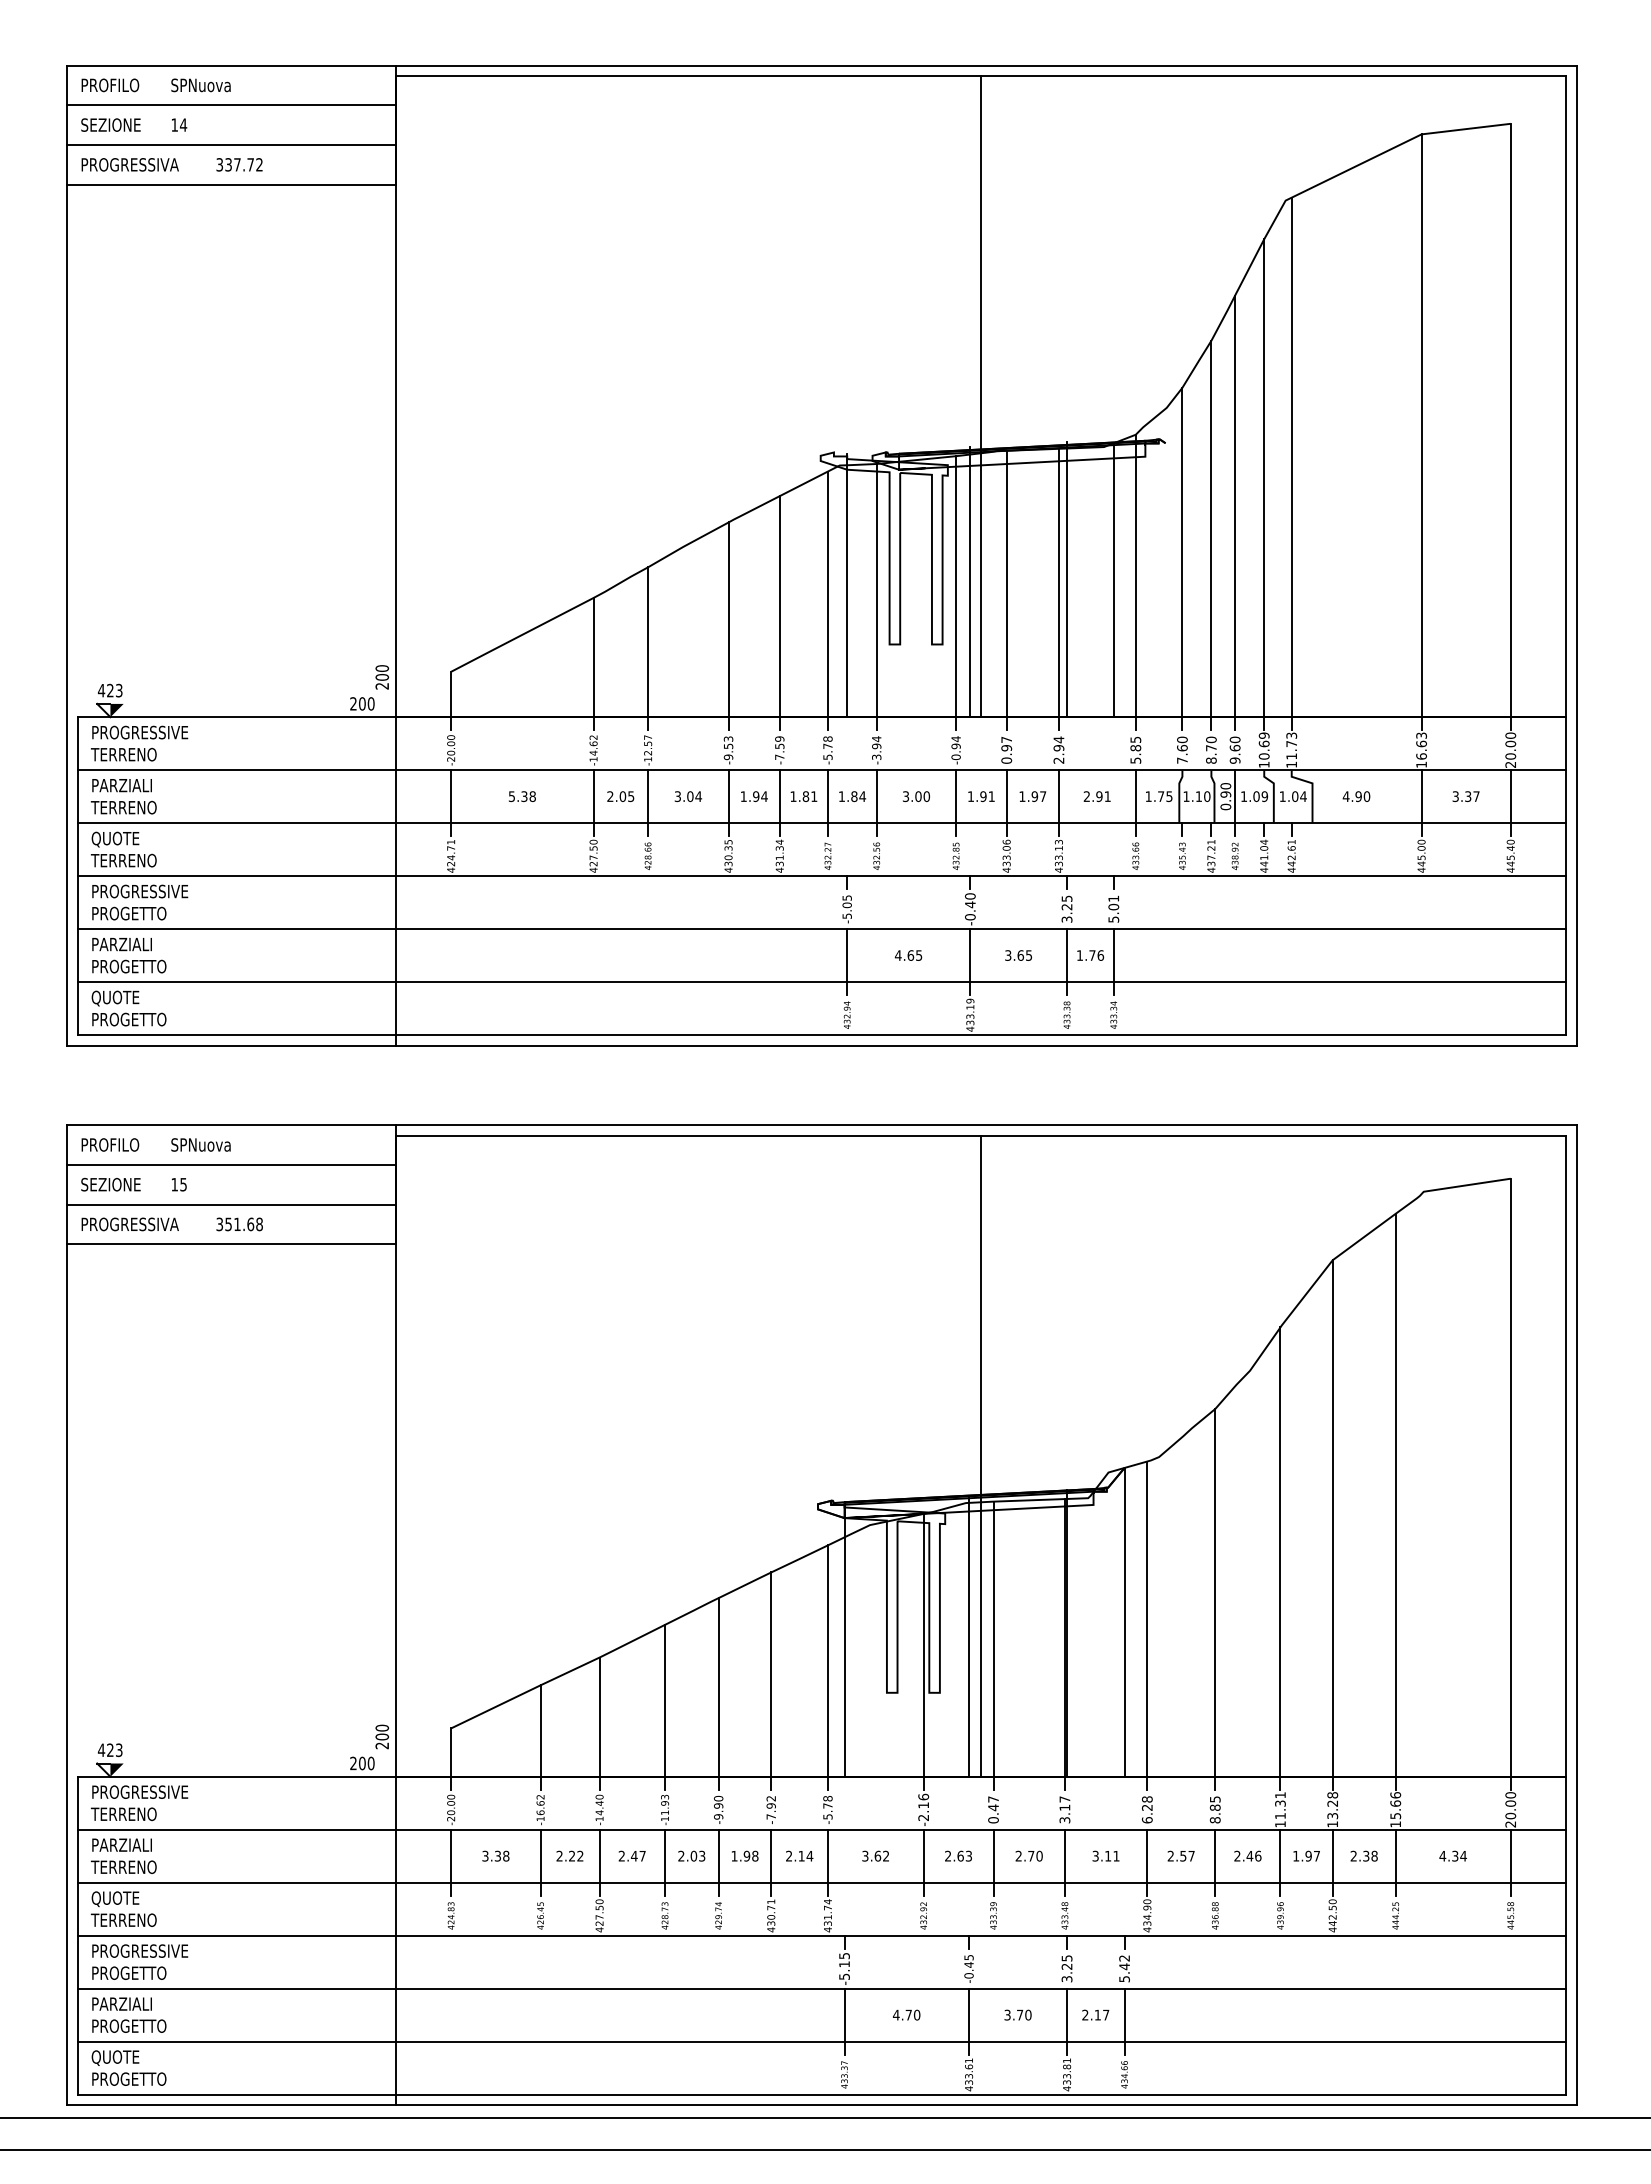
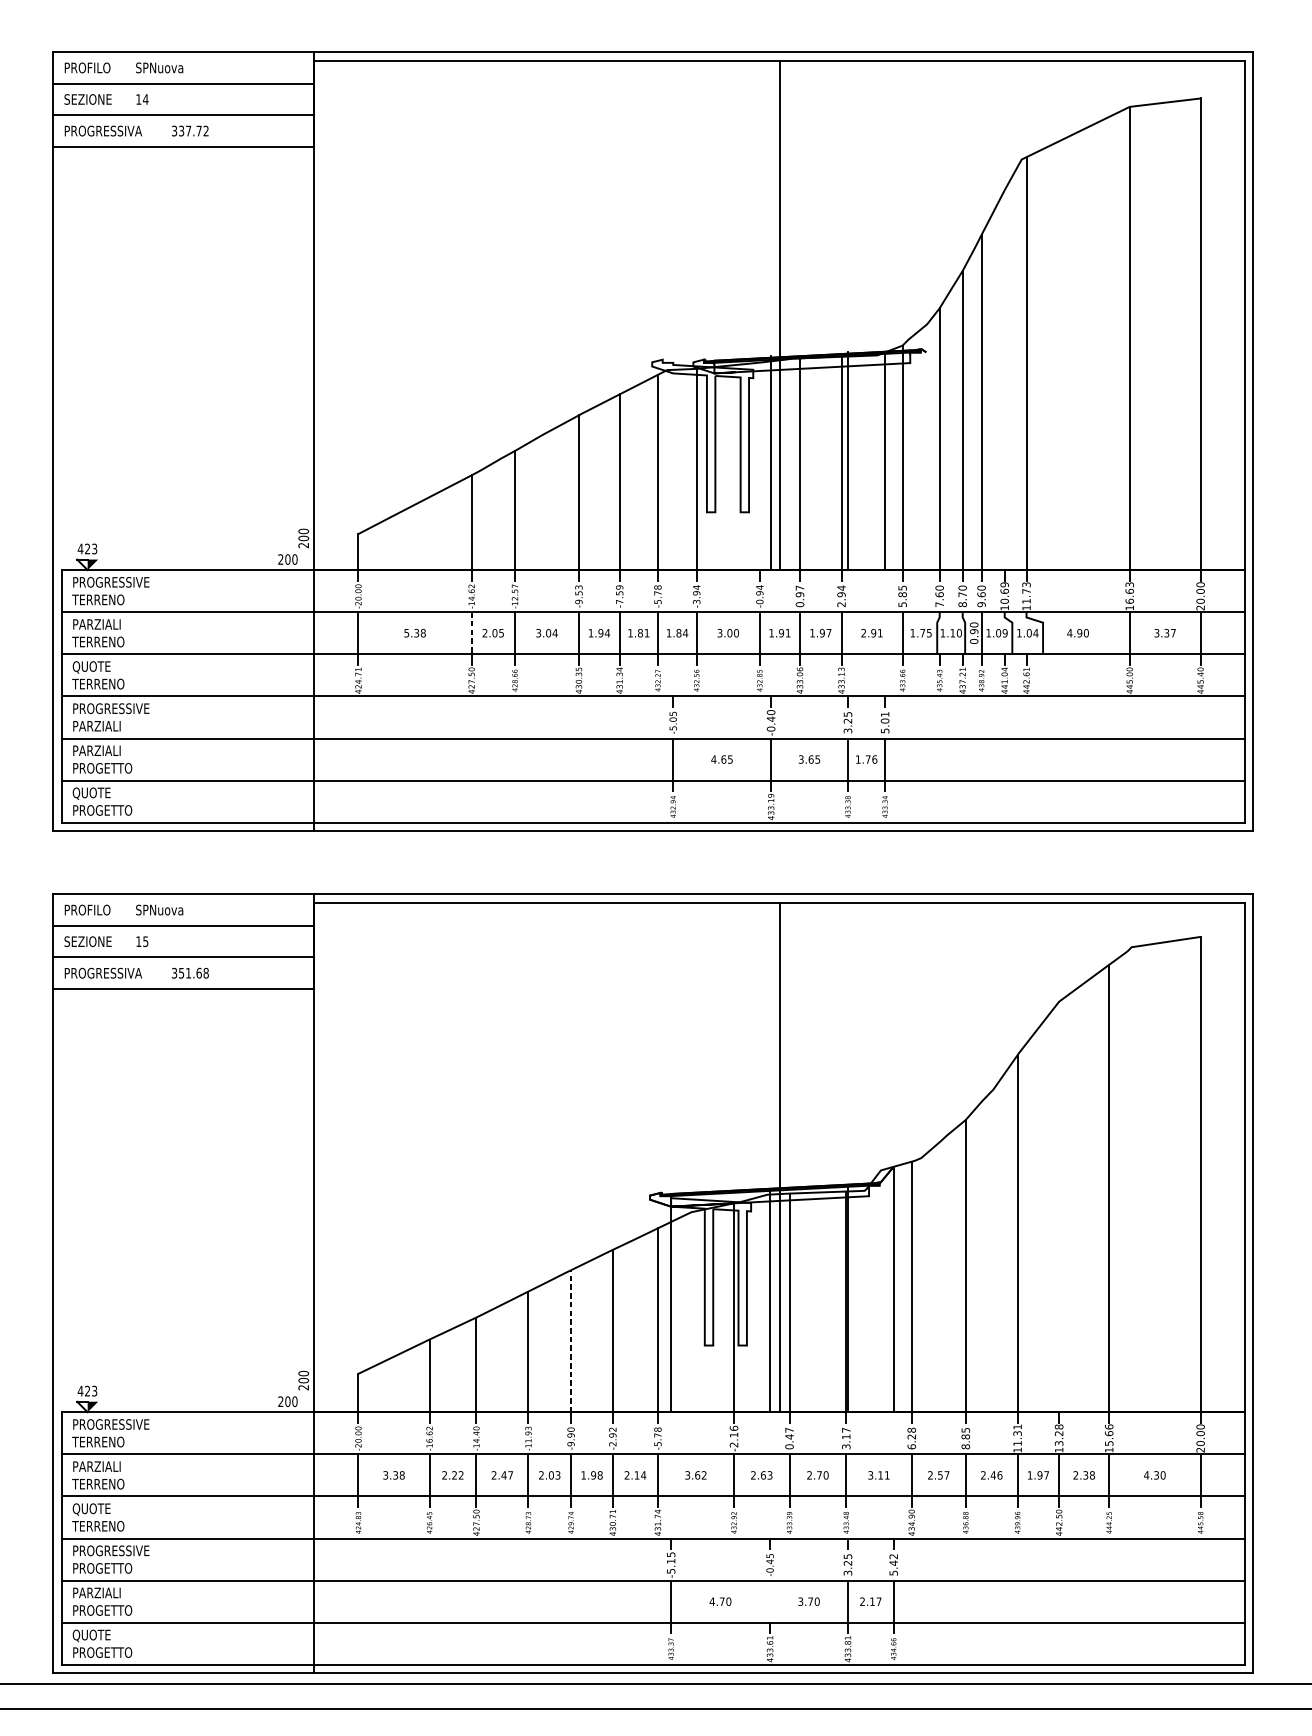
line: (1264, 478) -> (1004, 380), removed
line: (847, 585) -> (673, 465), removed
line: (956, 586) -> (760, 466), removed
line: (593, 797) -> (471, 633), solid -> dashed
text: (132, 913) -> (105, 726), PROGETTO -> PARZIALI
line: (1332, 1518) -> (1058, 1206), removed
line: (718, 1686) -> (570, 1340), solid -> dashed
text: (770, 1816) -> (612, 1443), -7.92 -> -2.92
text: (1463, 1855) -> (1163, 1474), 4.34 -> 4.30
line: (969, 2014) -> (770, 1601), removed

